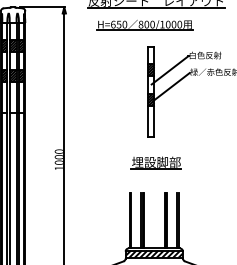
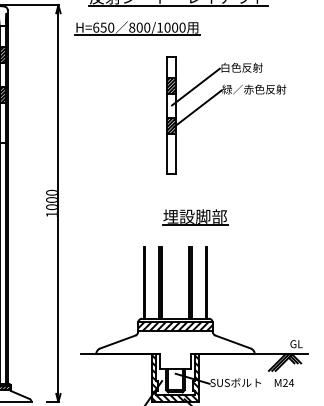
part: (145, 25) -> (137, 28), moved
part: (156, 162) -> (195, 217), moved

